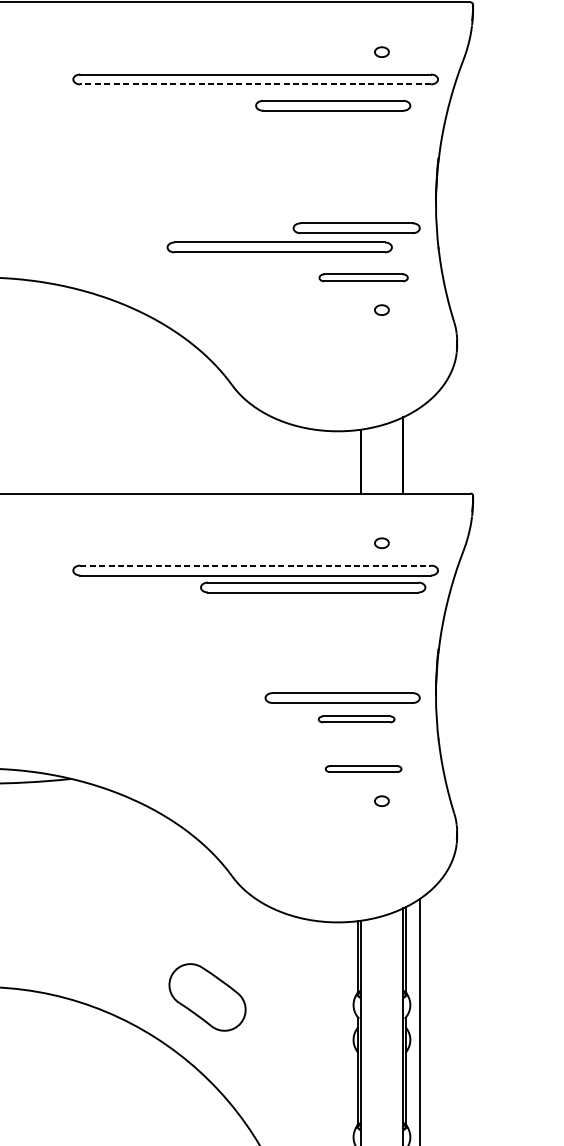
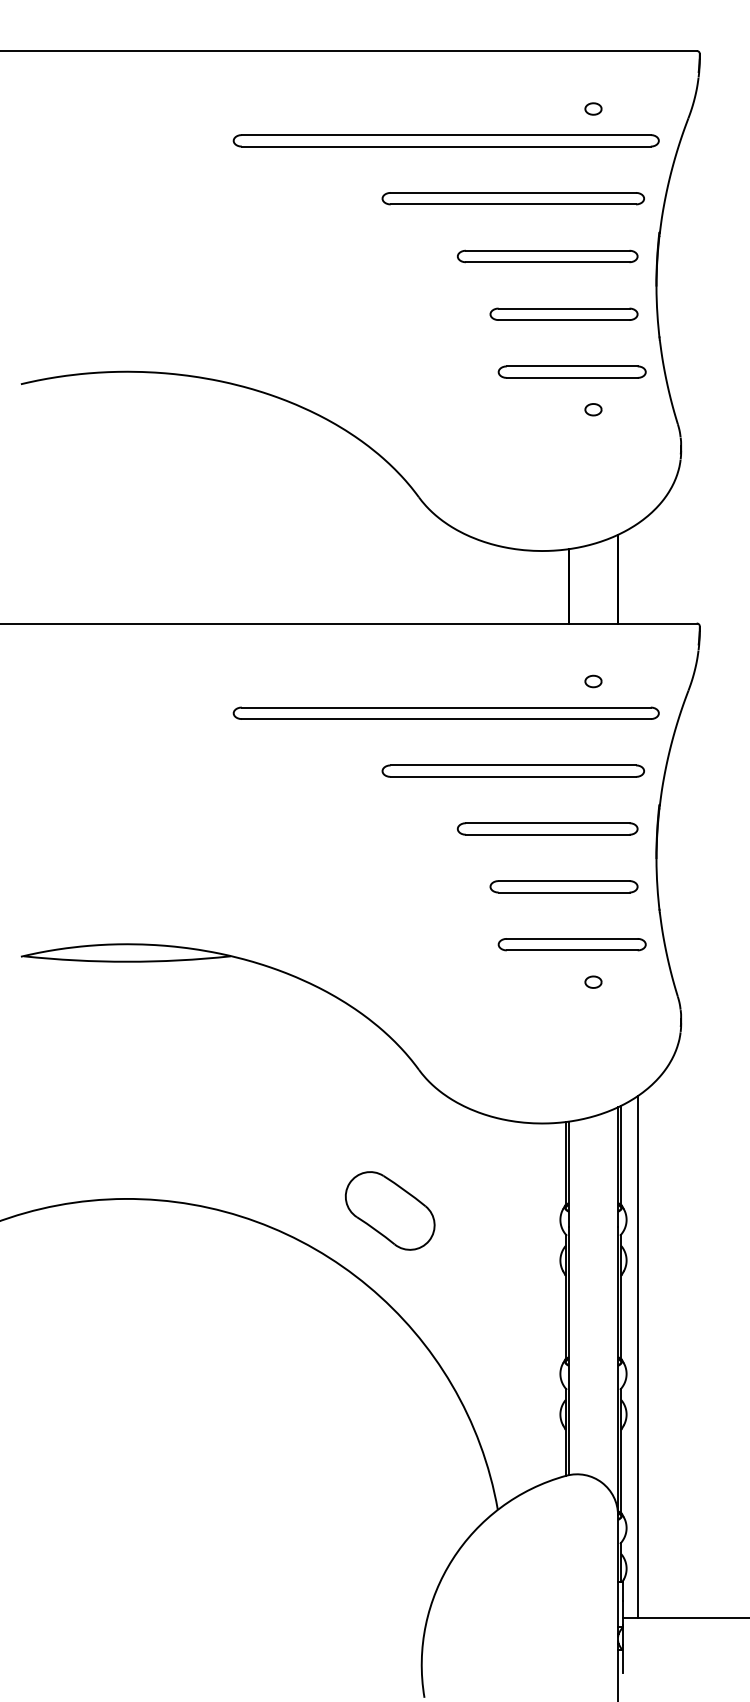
line: (254, 84) -> (445, 146), dashed -> solid
part: (333, 105) -> (547, 256), moved
part: (279, 247) -> (512, 198), moved
part: (363, 277) -> (571, 371), size x1.43
line: (255, 565) -> (446, 707), dashed -> solid
part: (312, 587) -> (512, 770), moved
part: (342, 697) -> (547, 828), moved
part: (356, 719) -> (563, 886), size x1.67
part: (363, 768) -> (571, 944), size x1.67

